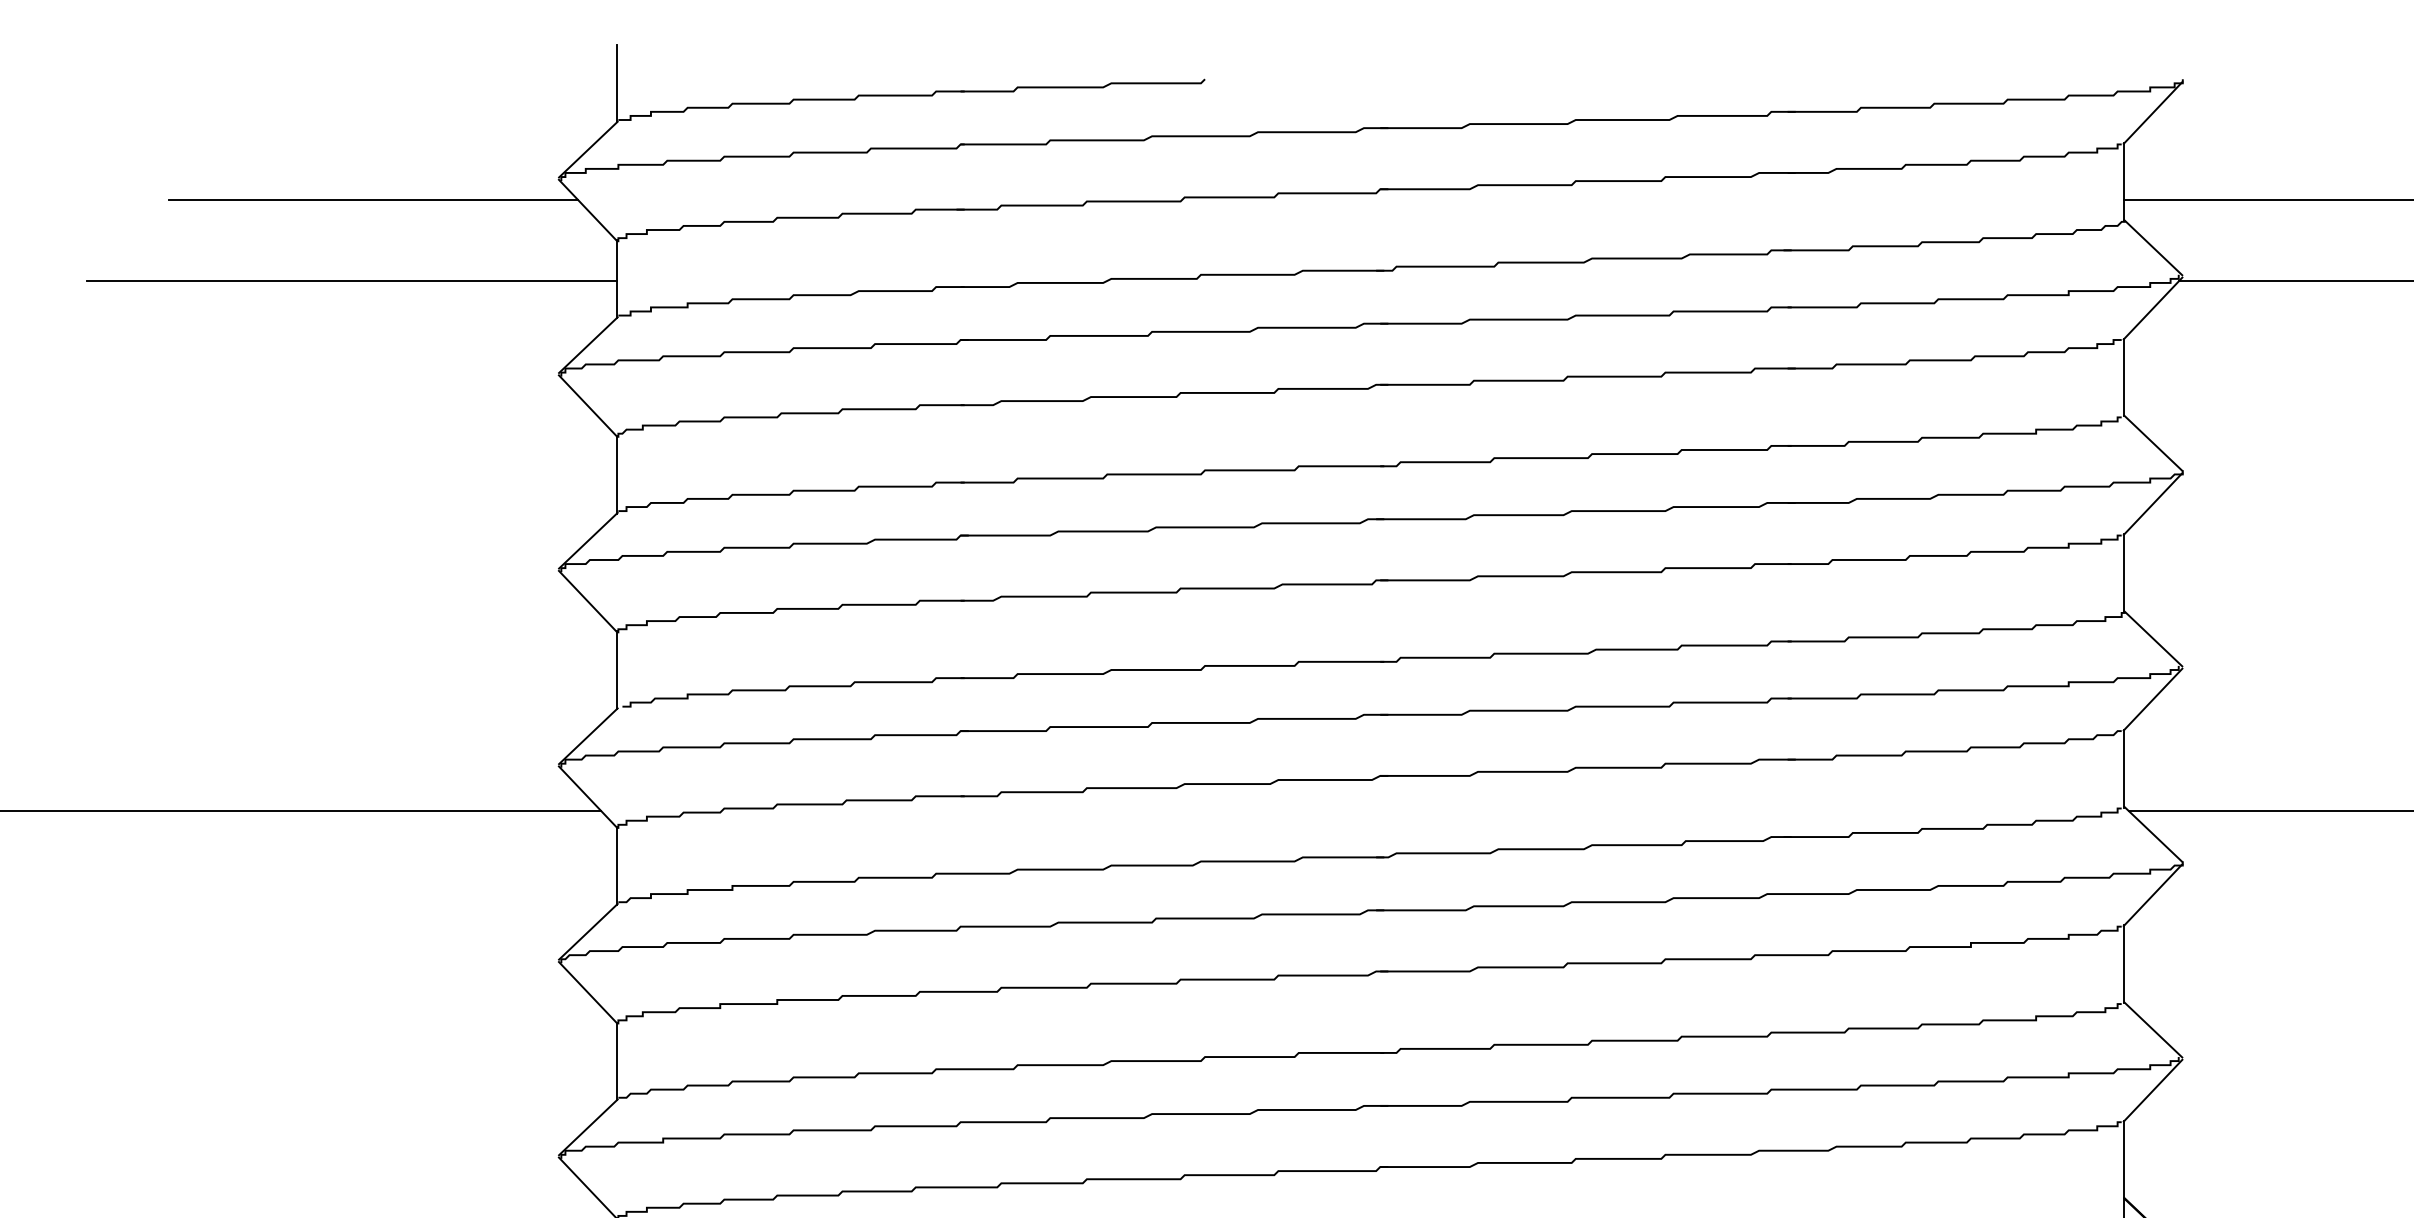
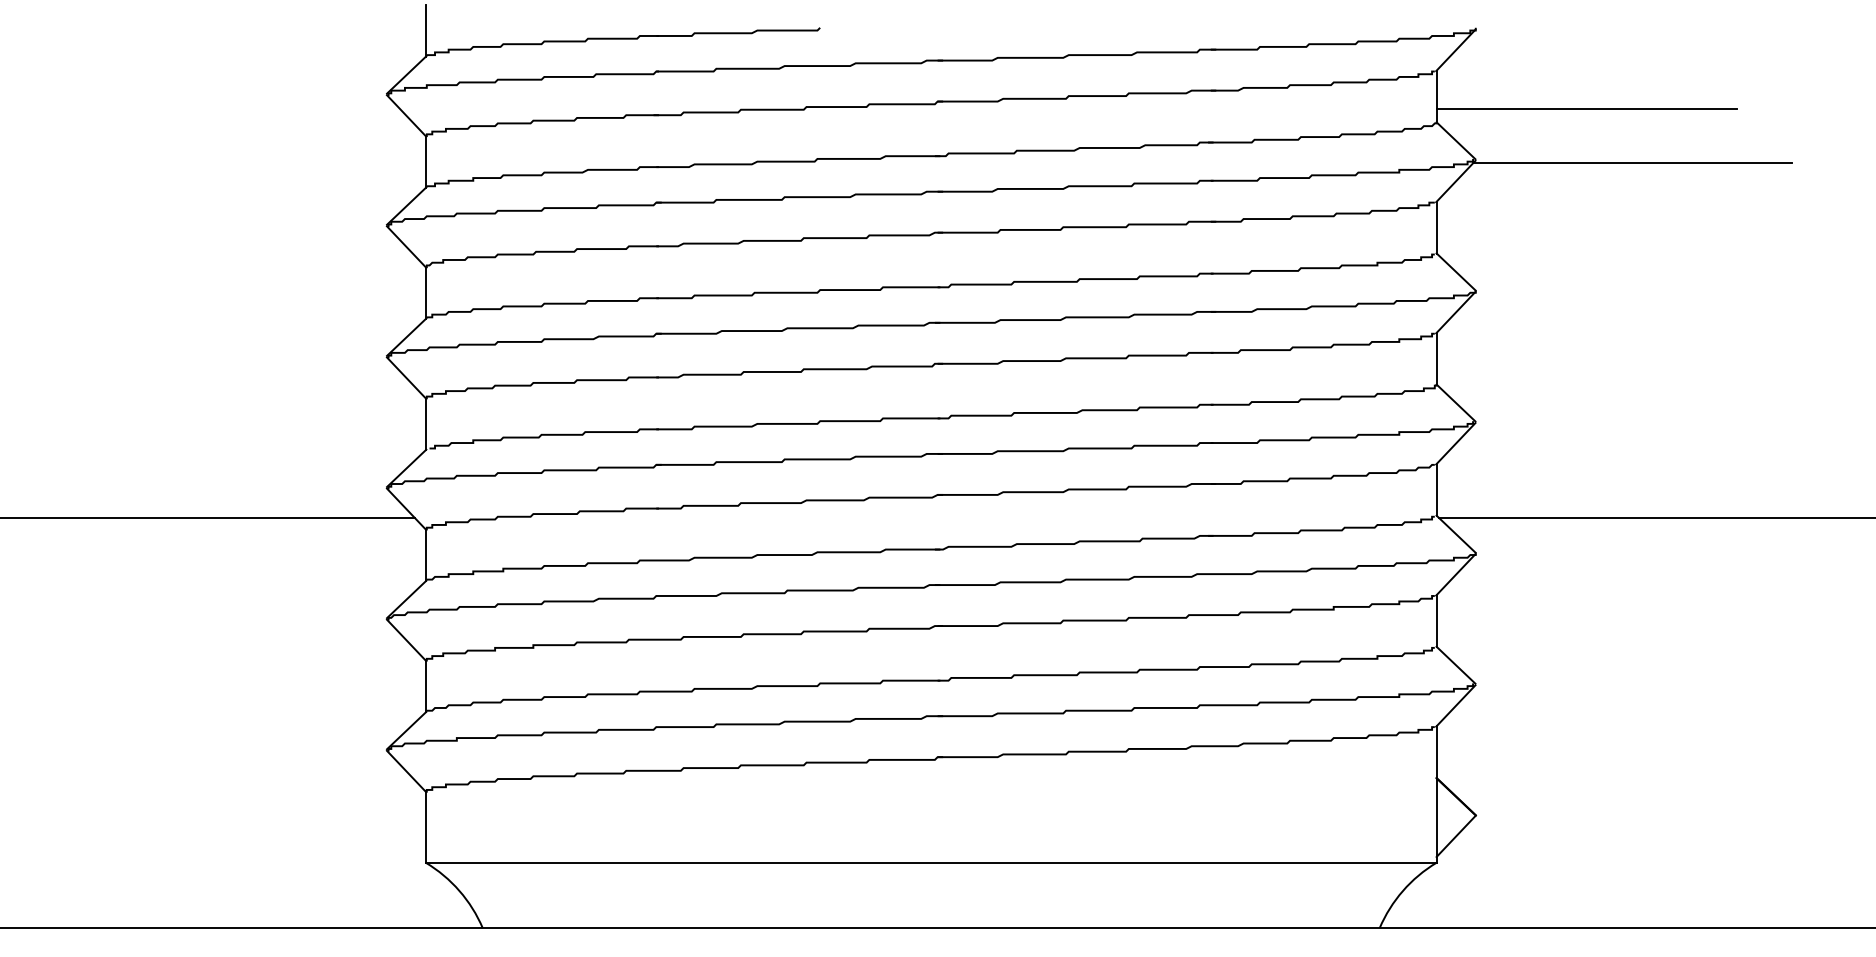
line: (373, 199) -> (262, 108), removed
line: (350, 281) -> (247, 163), removed

